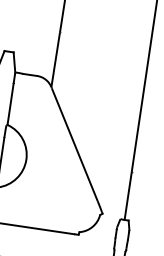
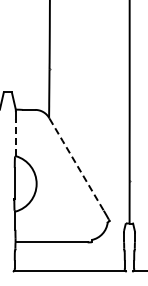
line: (10, 103) -> (15, 137), solid -> dashed
line: (74, 144) -> (76, 164), solid -> dashed

